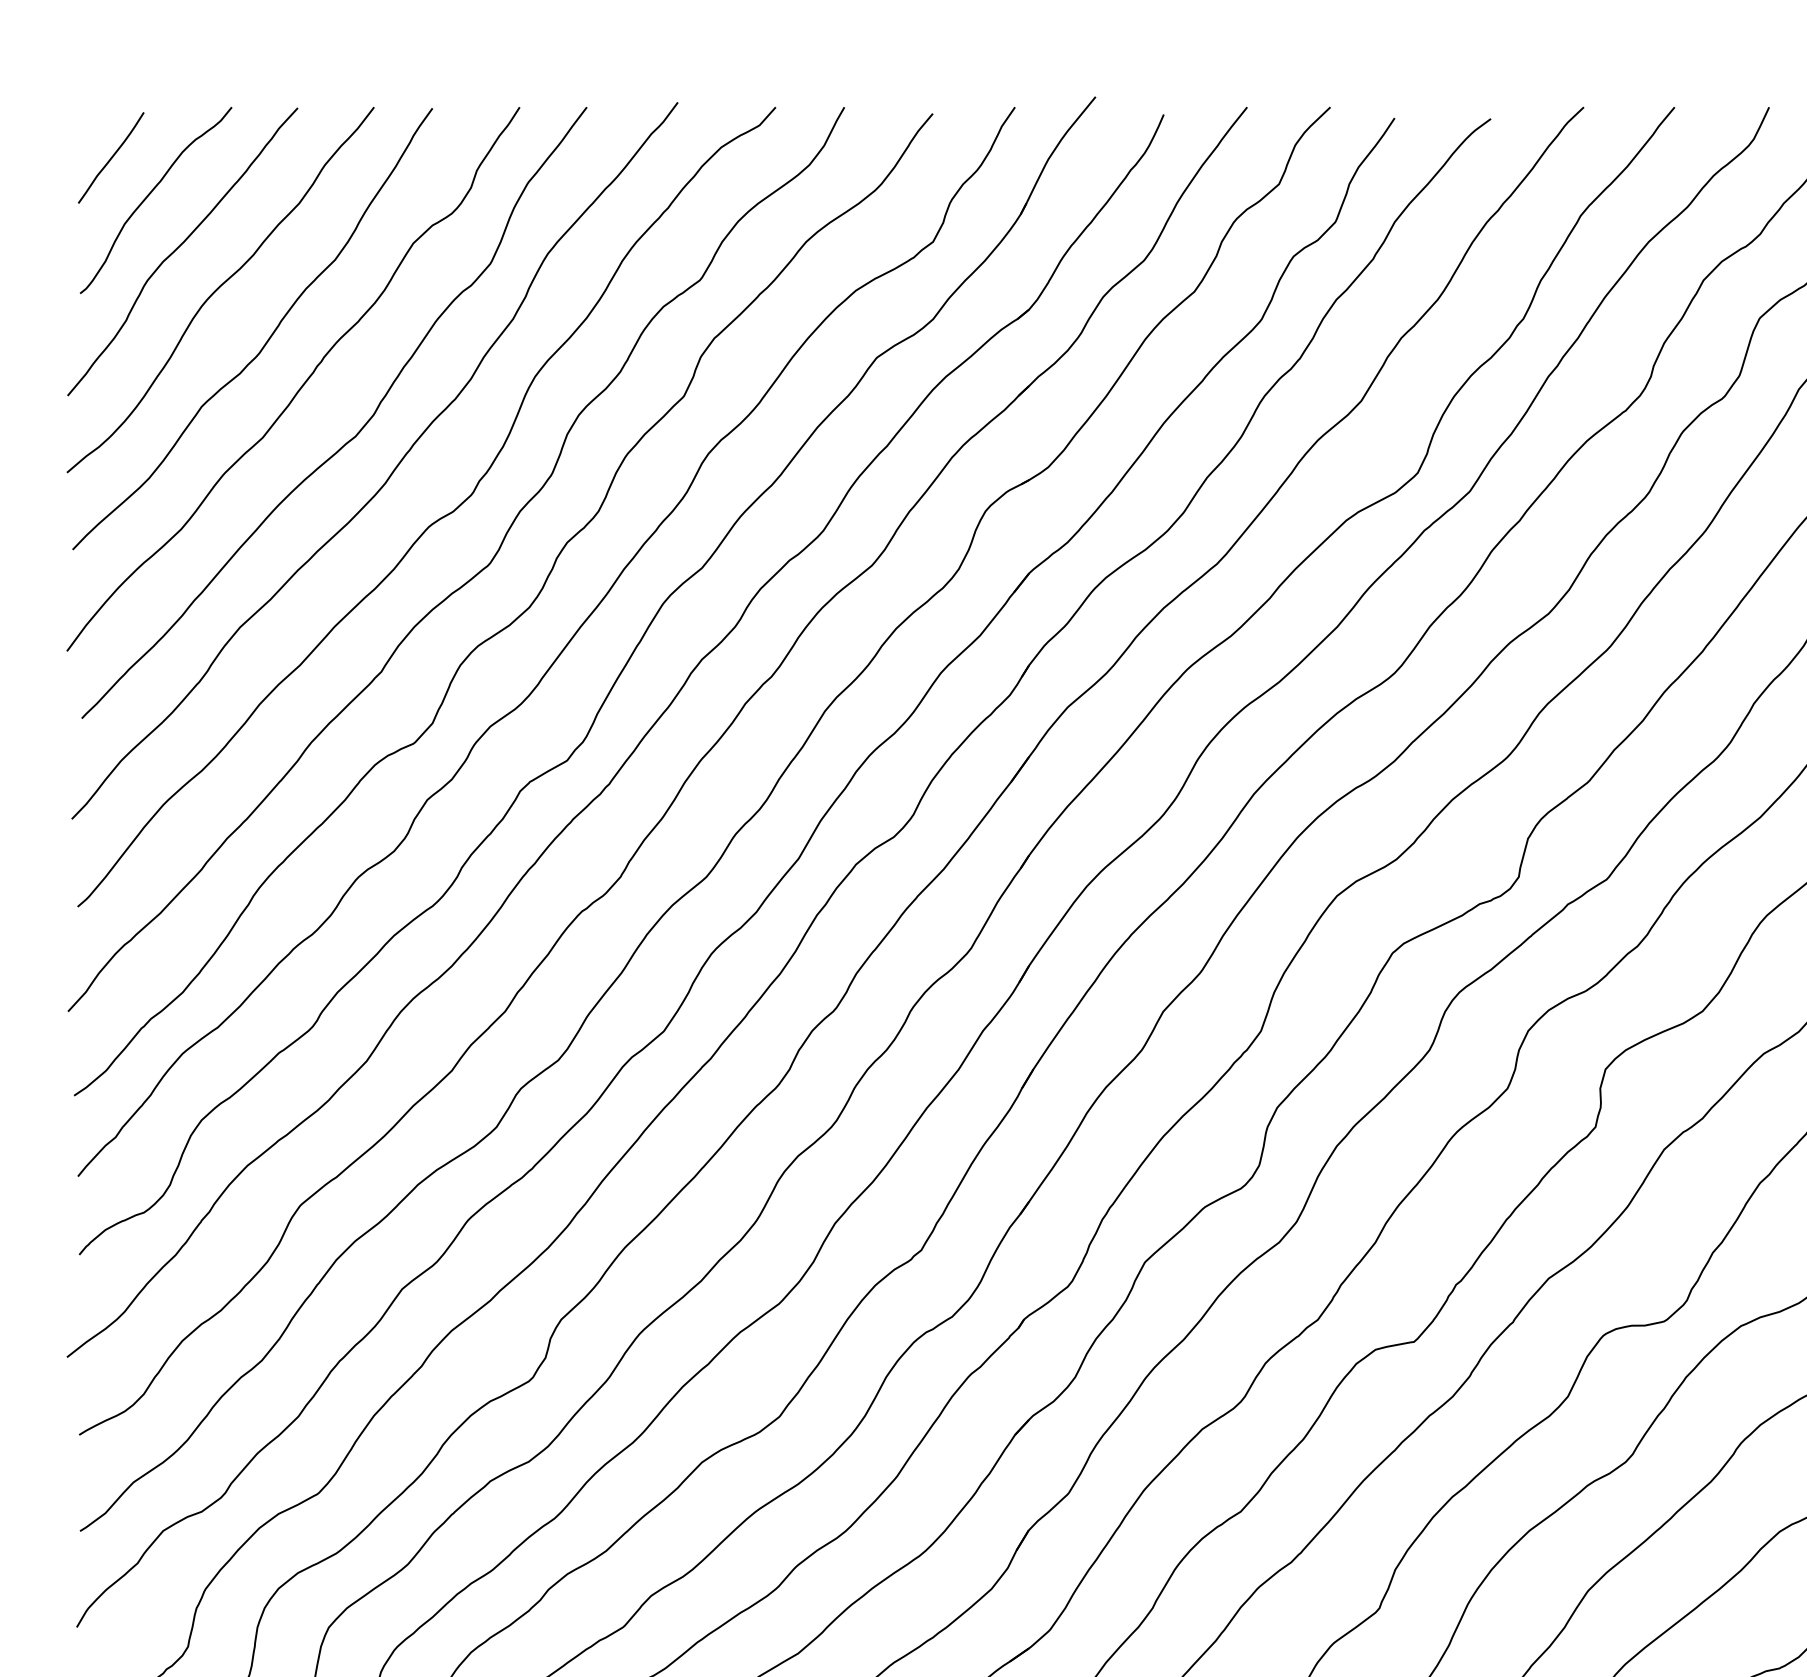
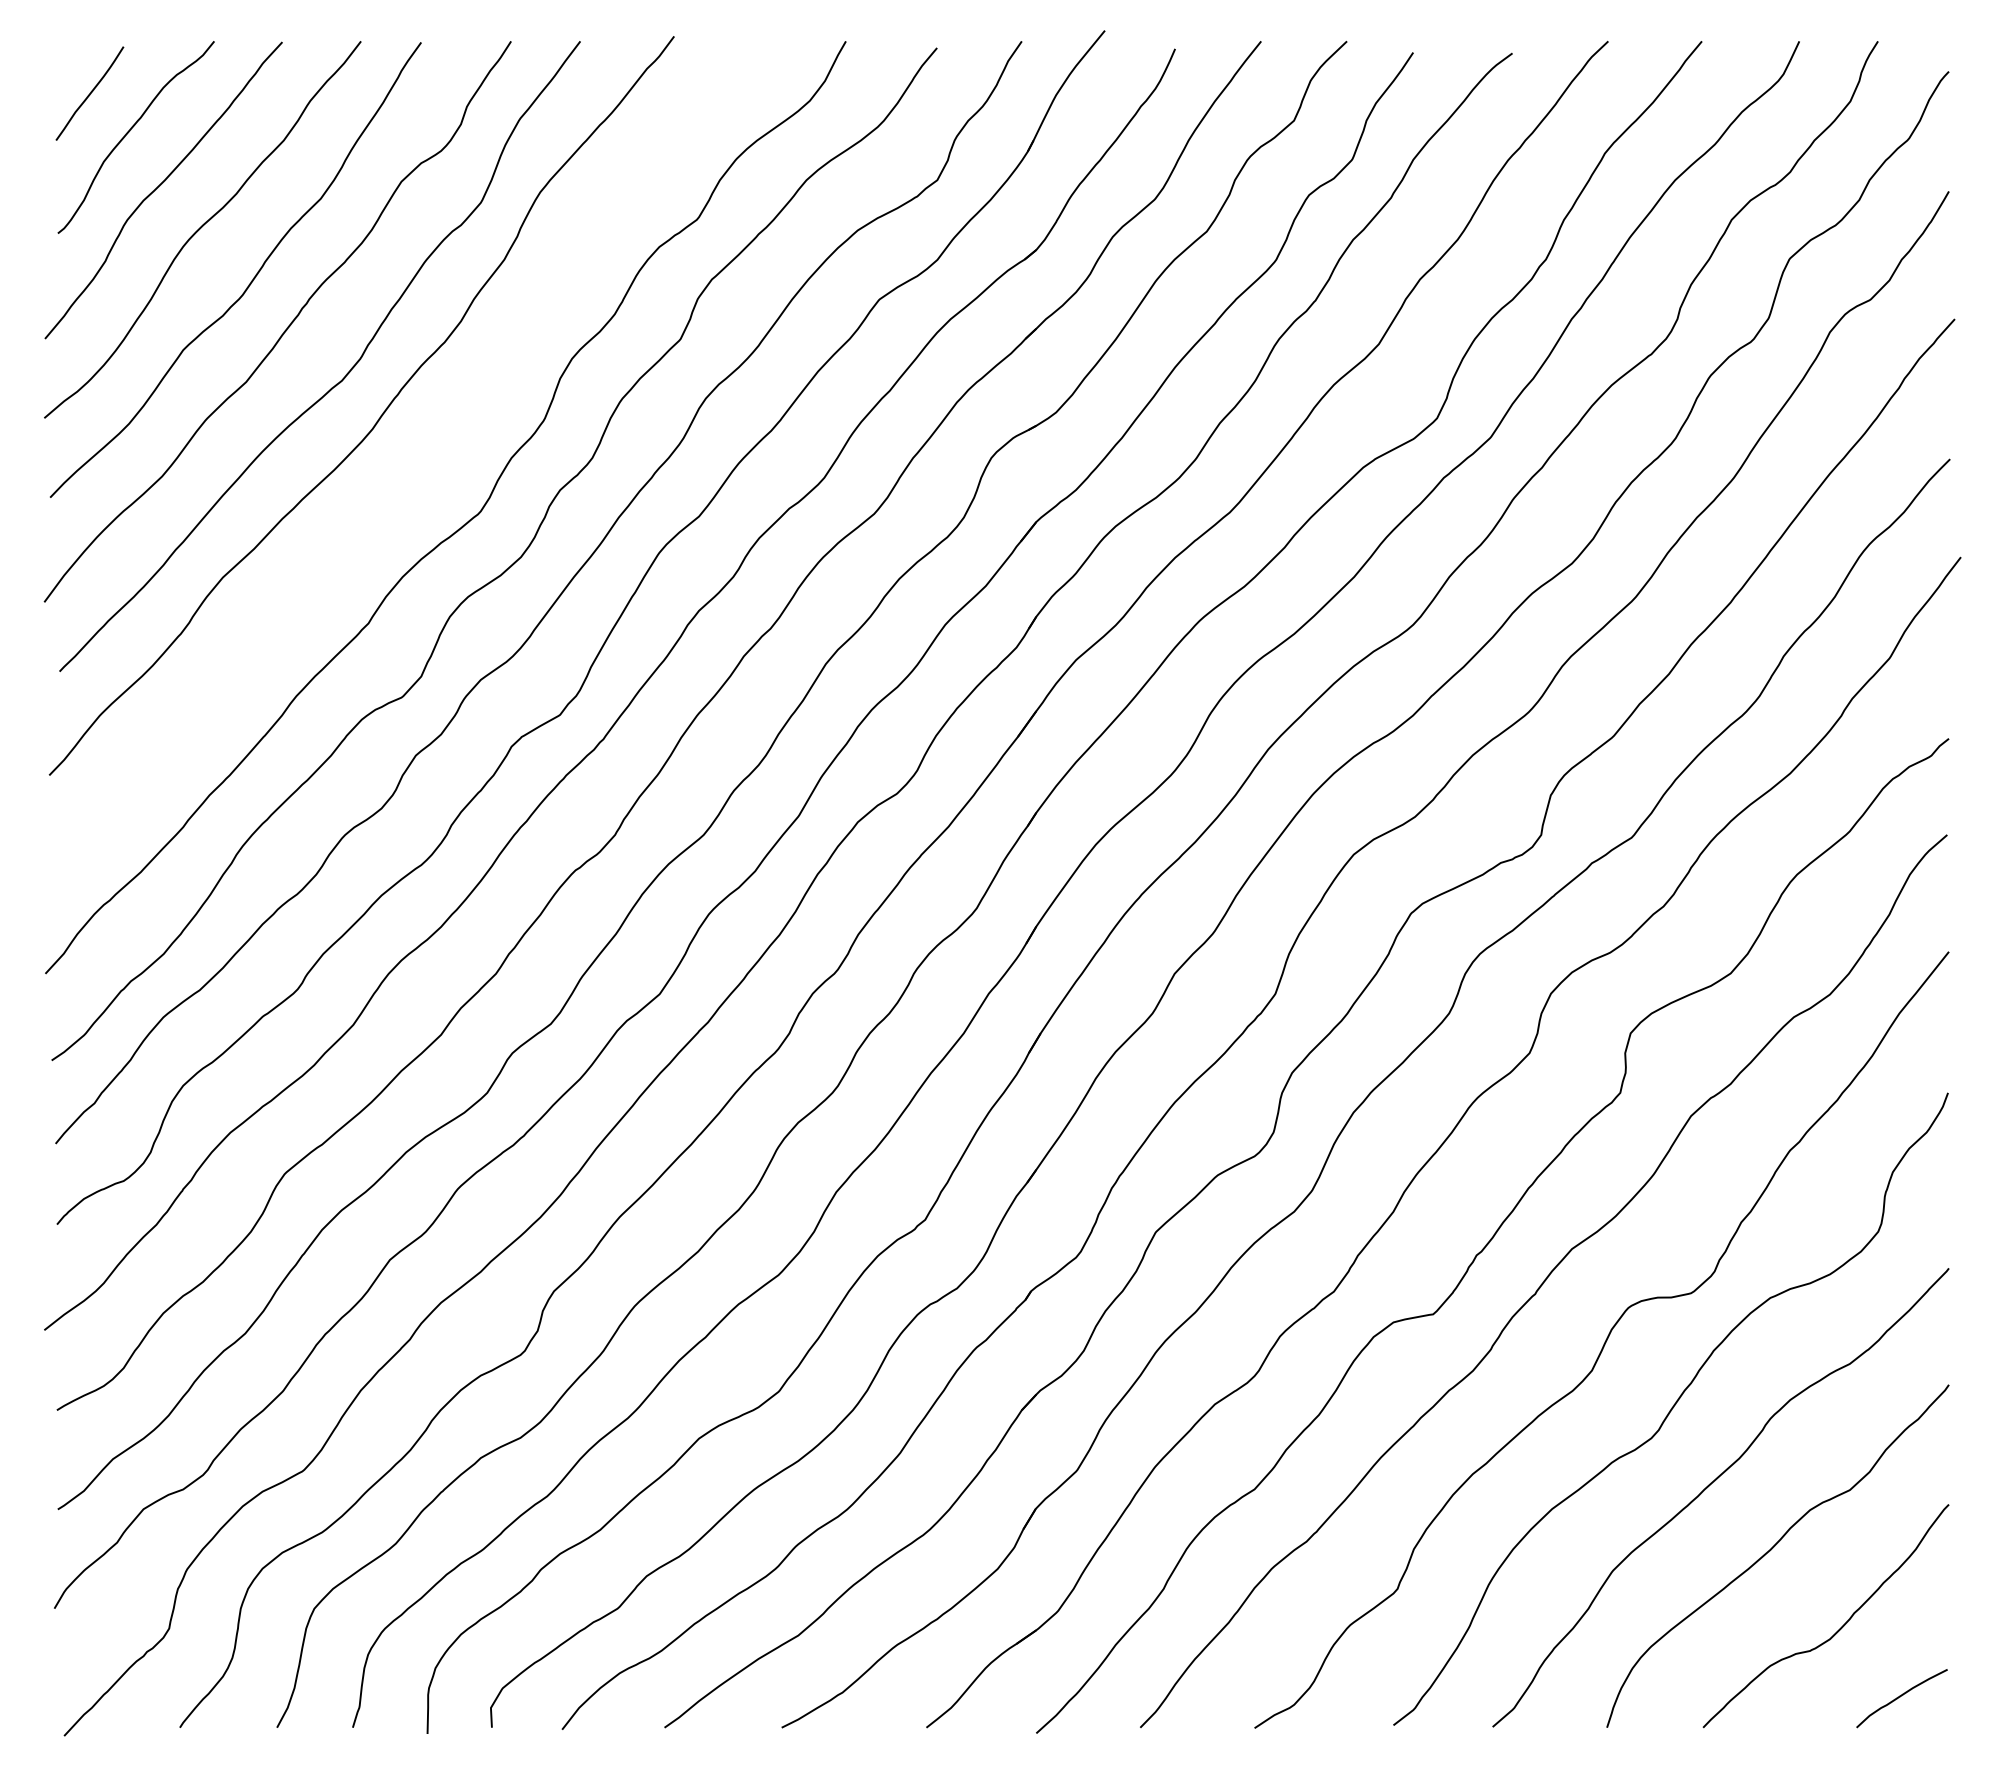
curve: (435, 520) -> (424, 467), removed

